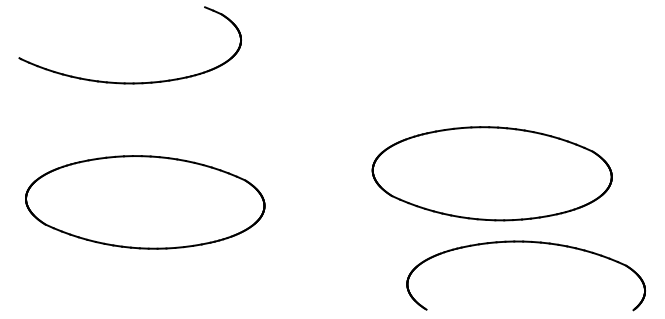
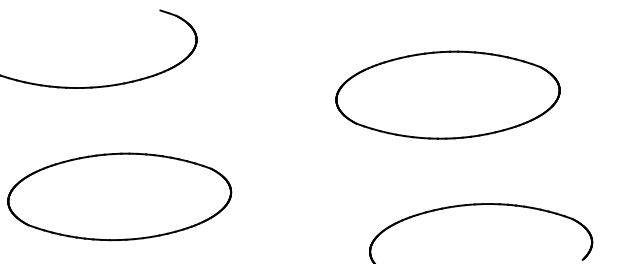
part: (491, 173) -> (447, 95), moved

